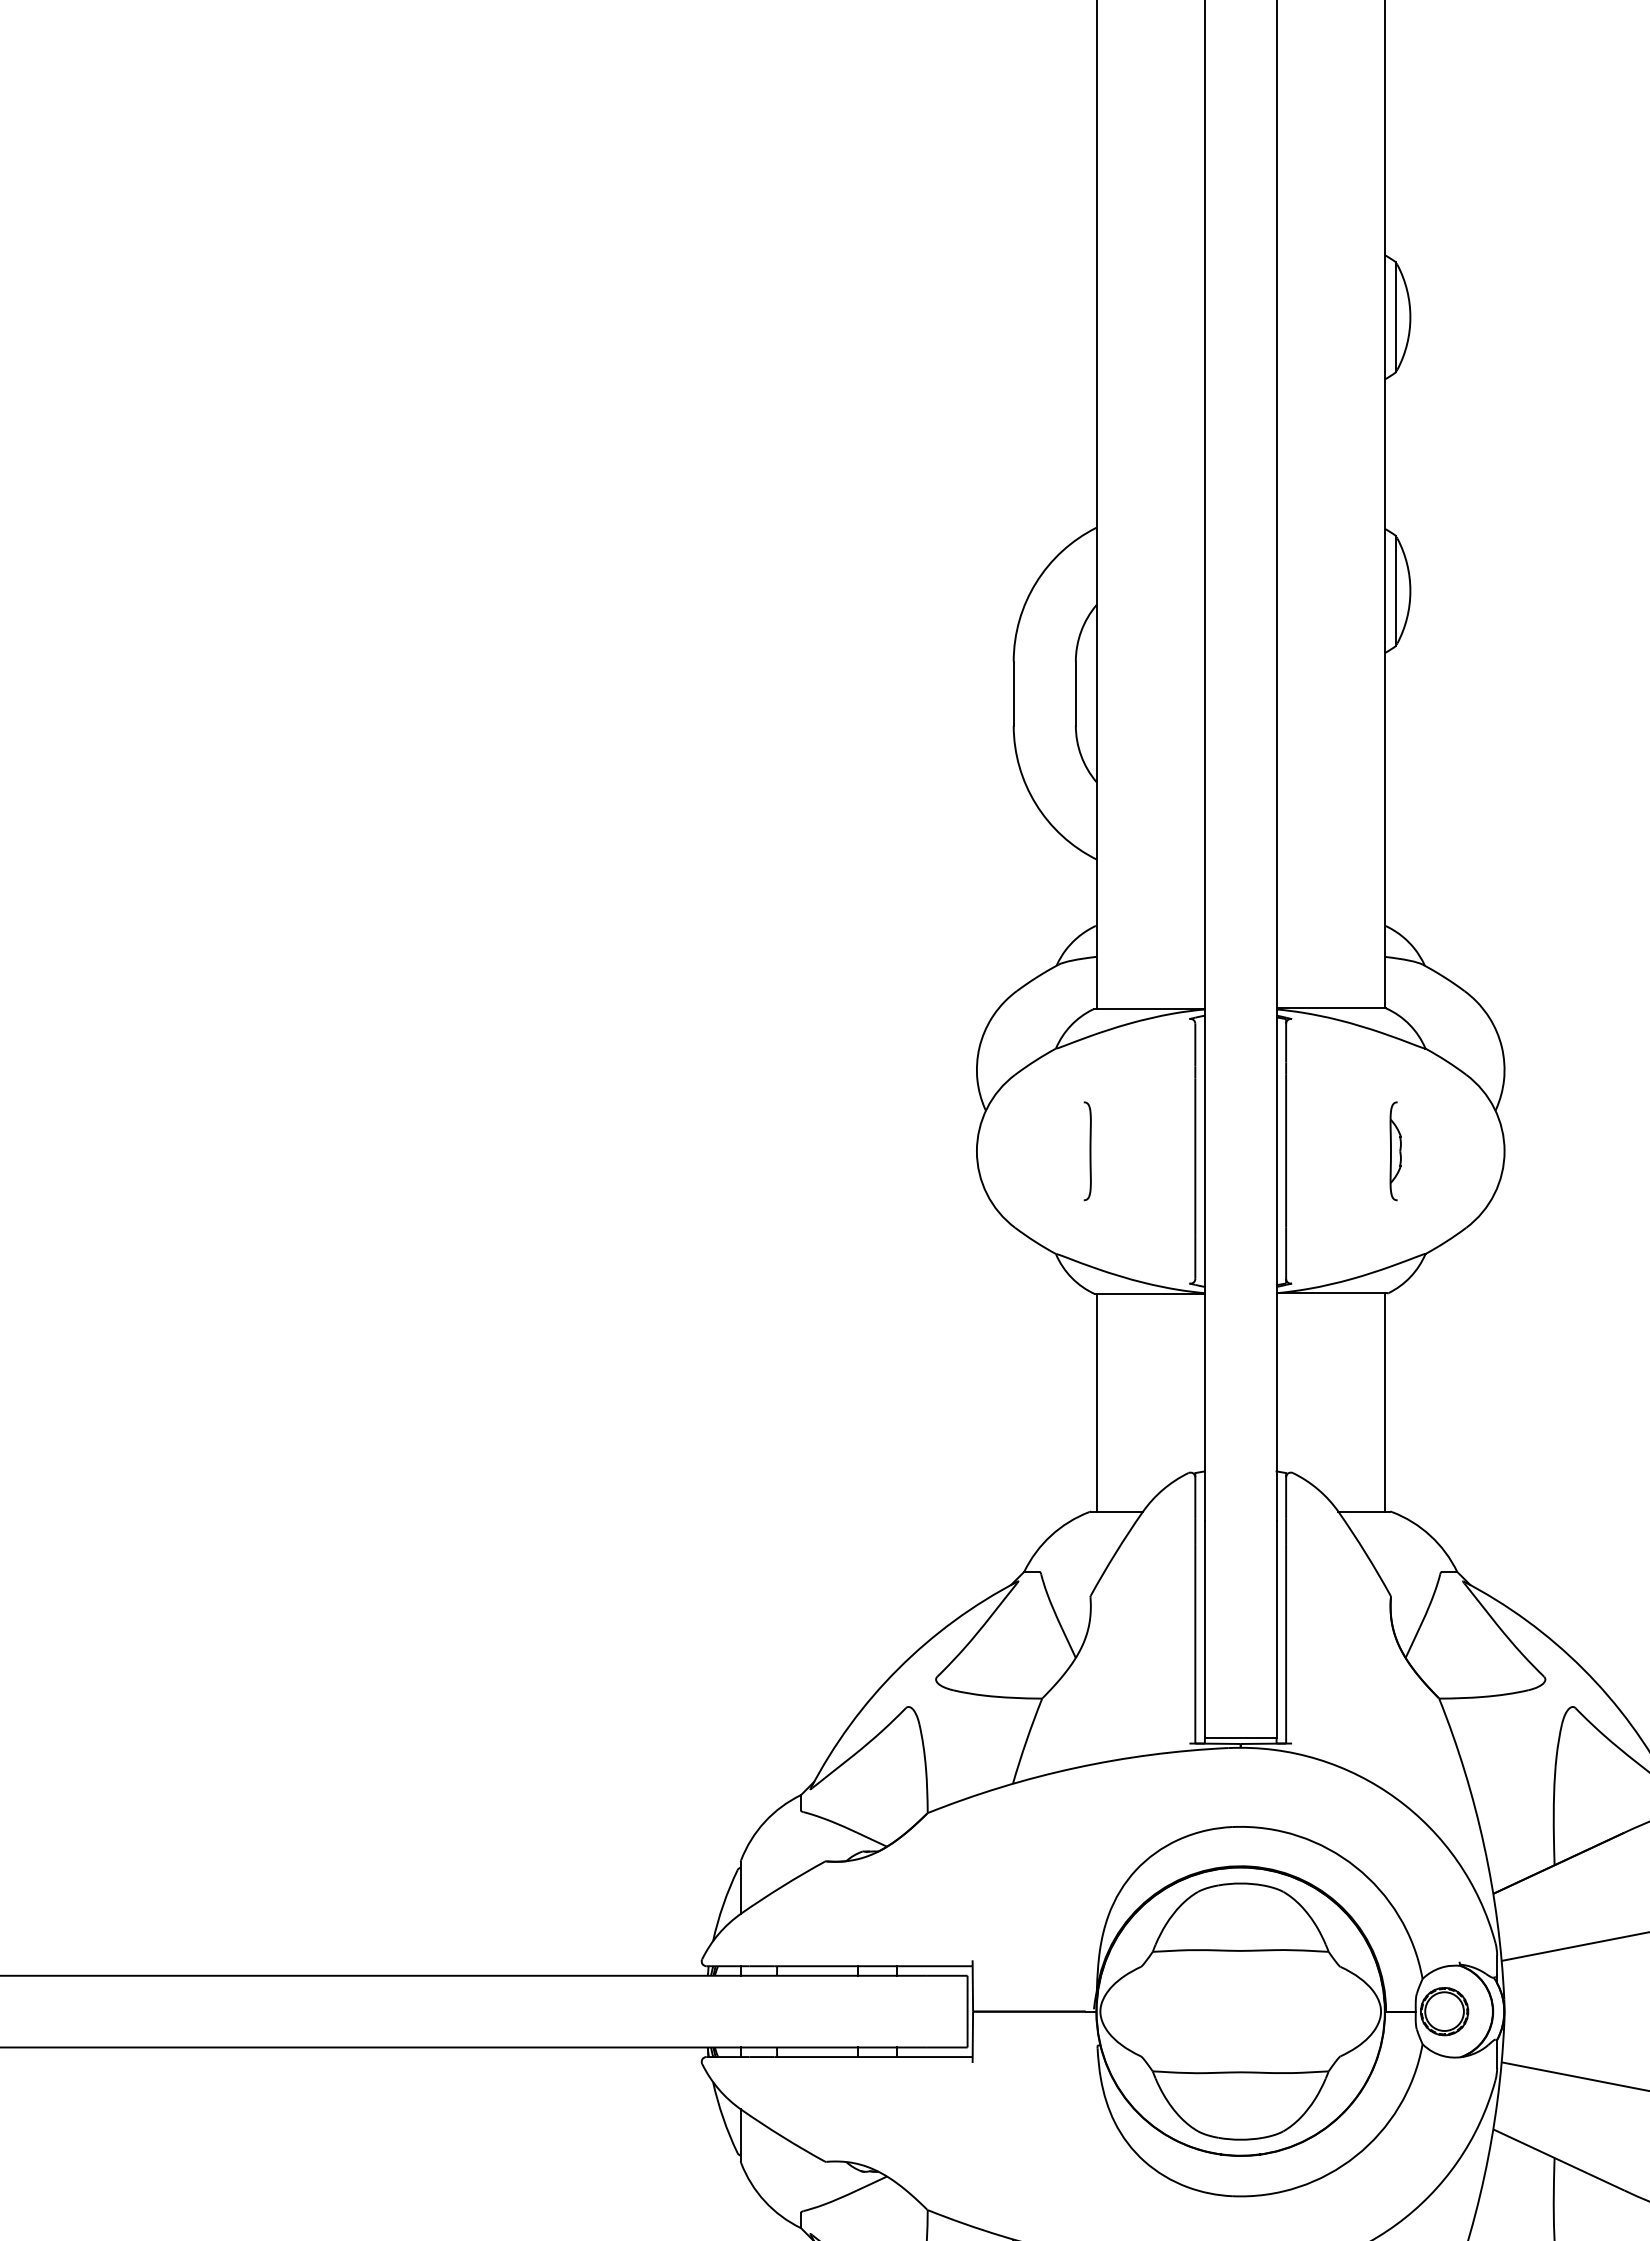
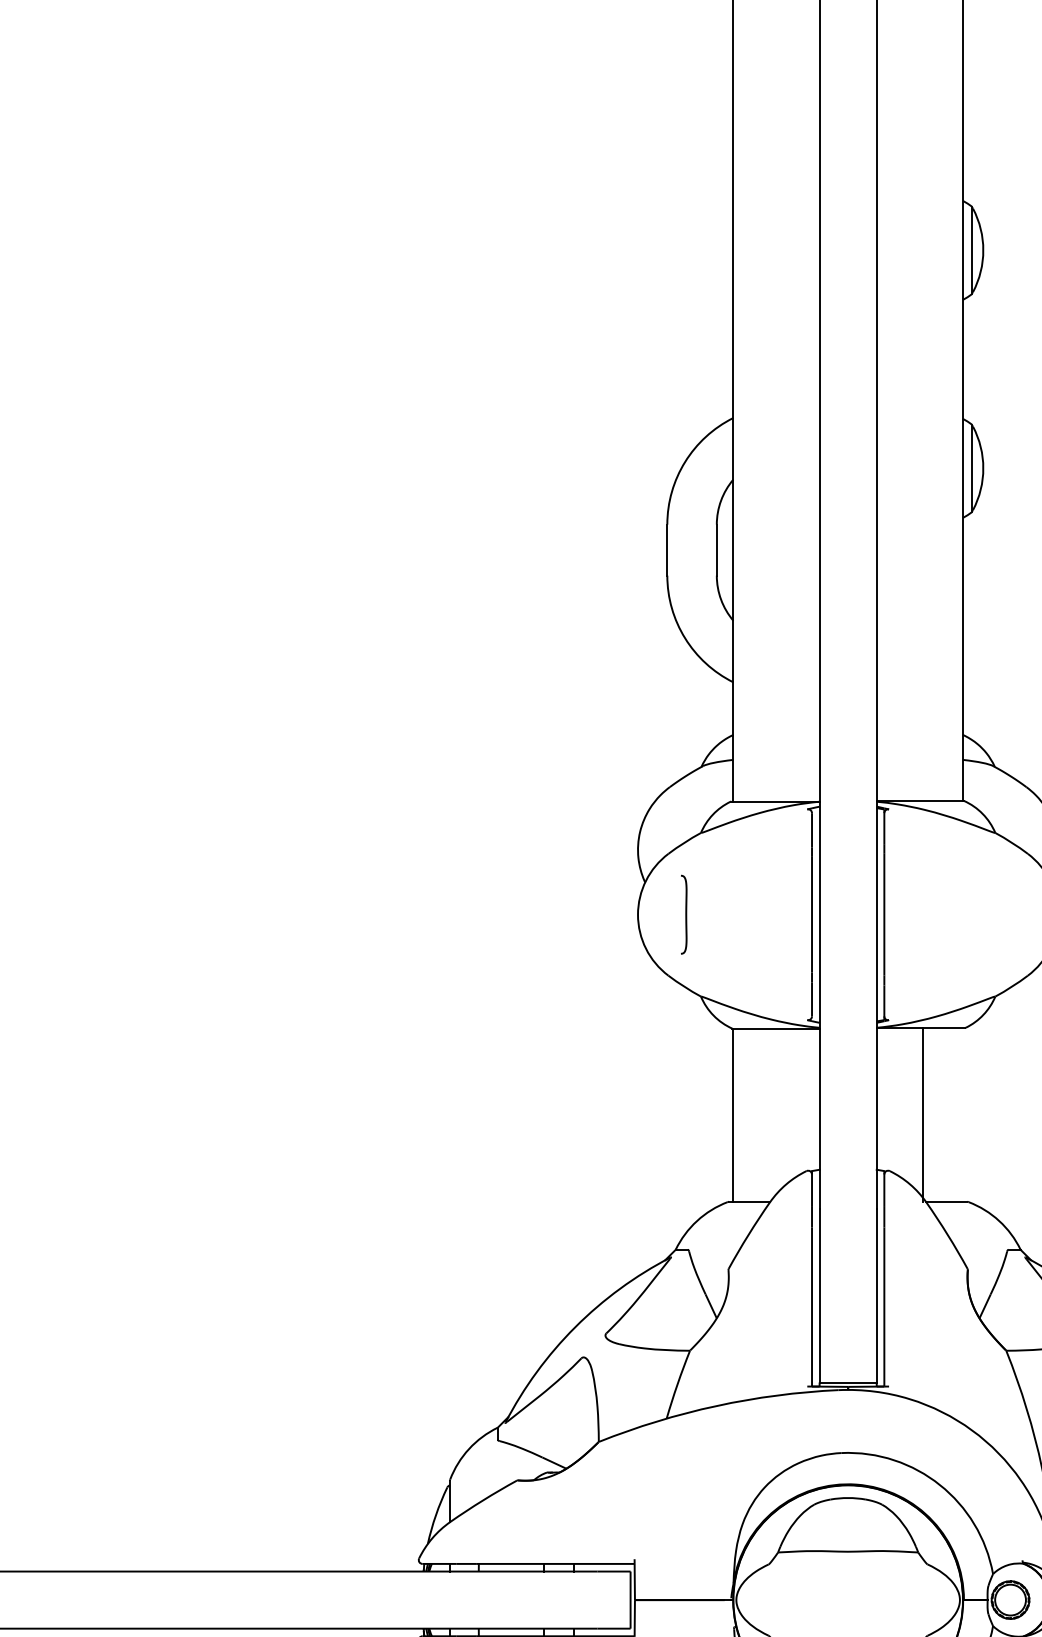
curve: (1089, 1151) -> (685, 914), moved
part: (1395, 1151) -> (971, 914), removed
line: (1384, 1402) -> (922, 1114), moved

